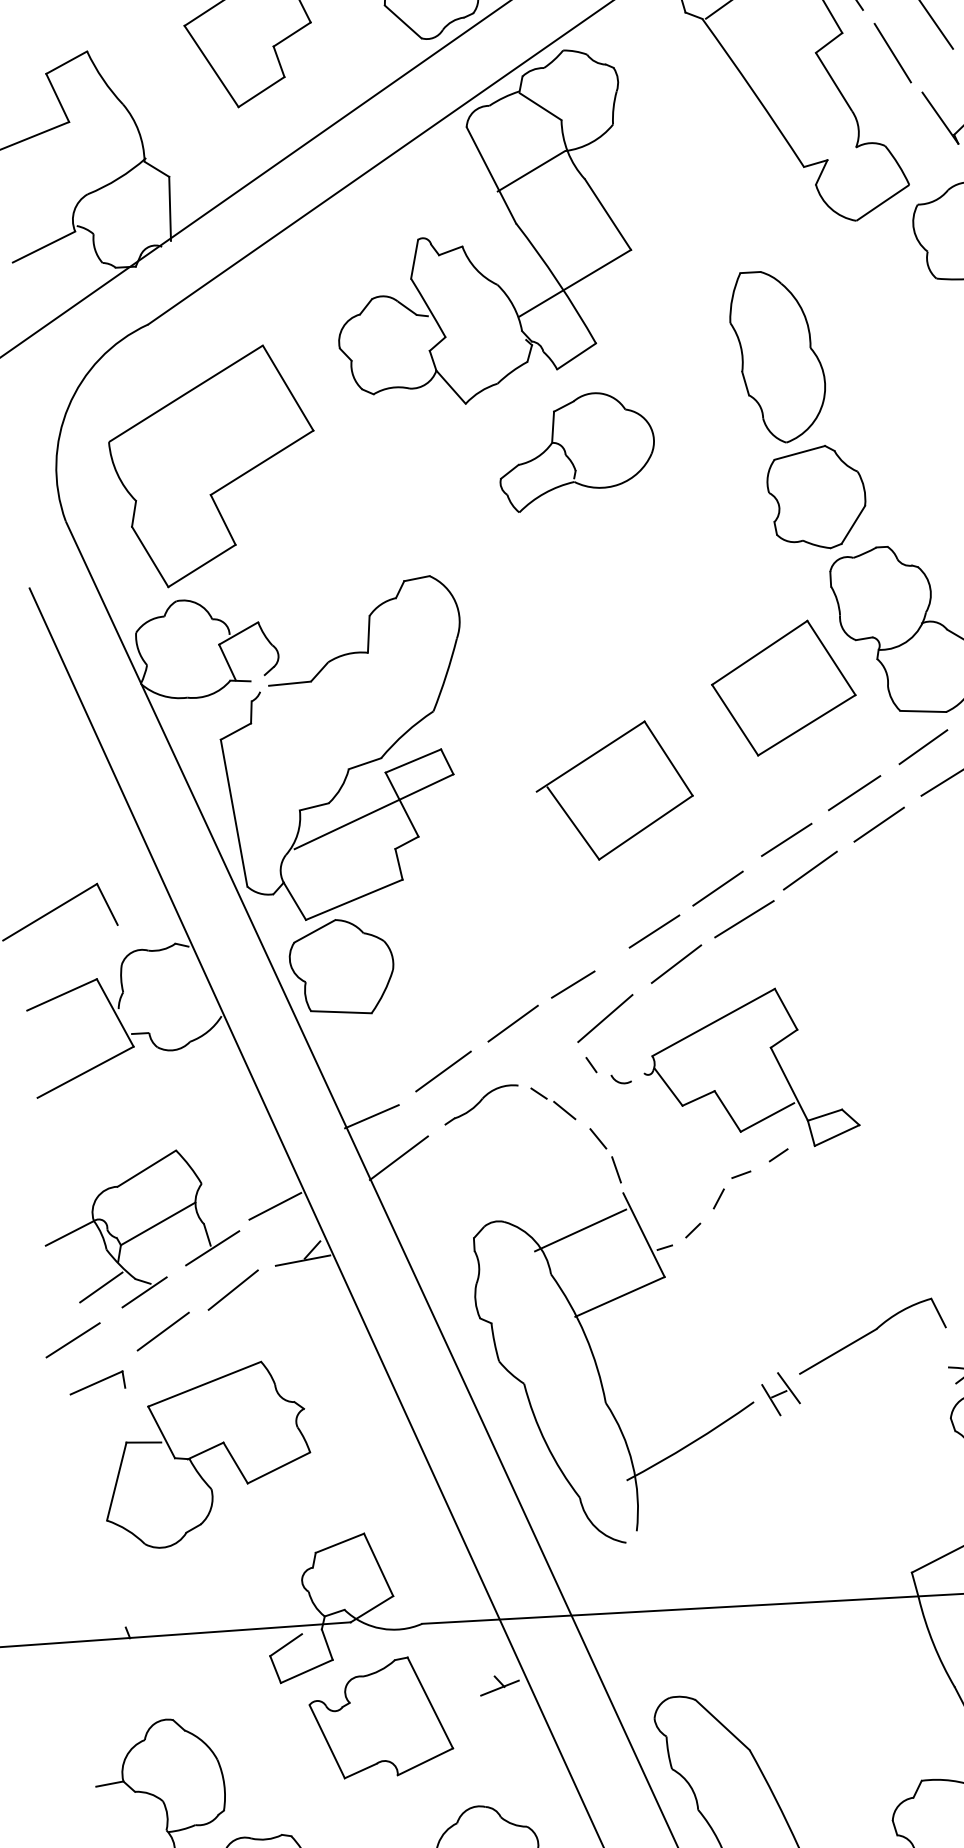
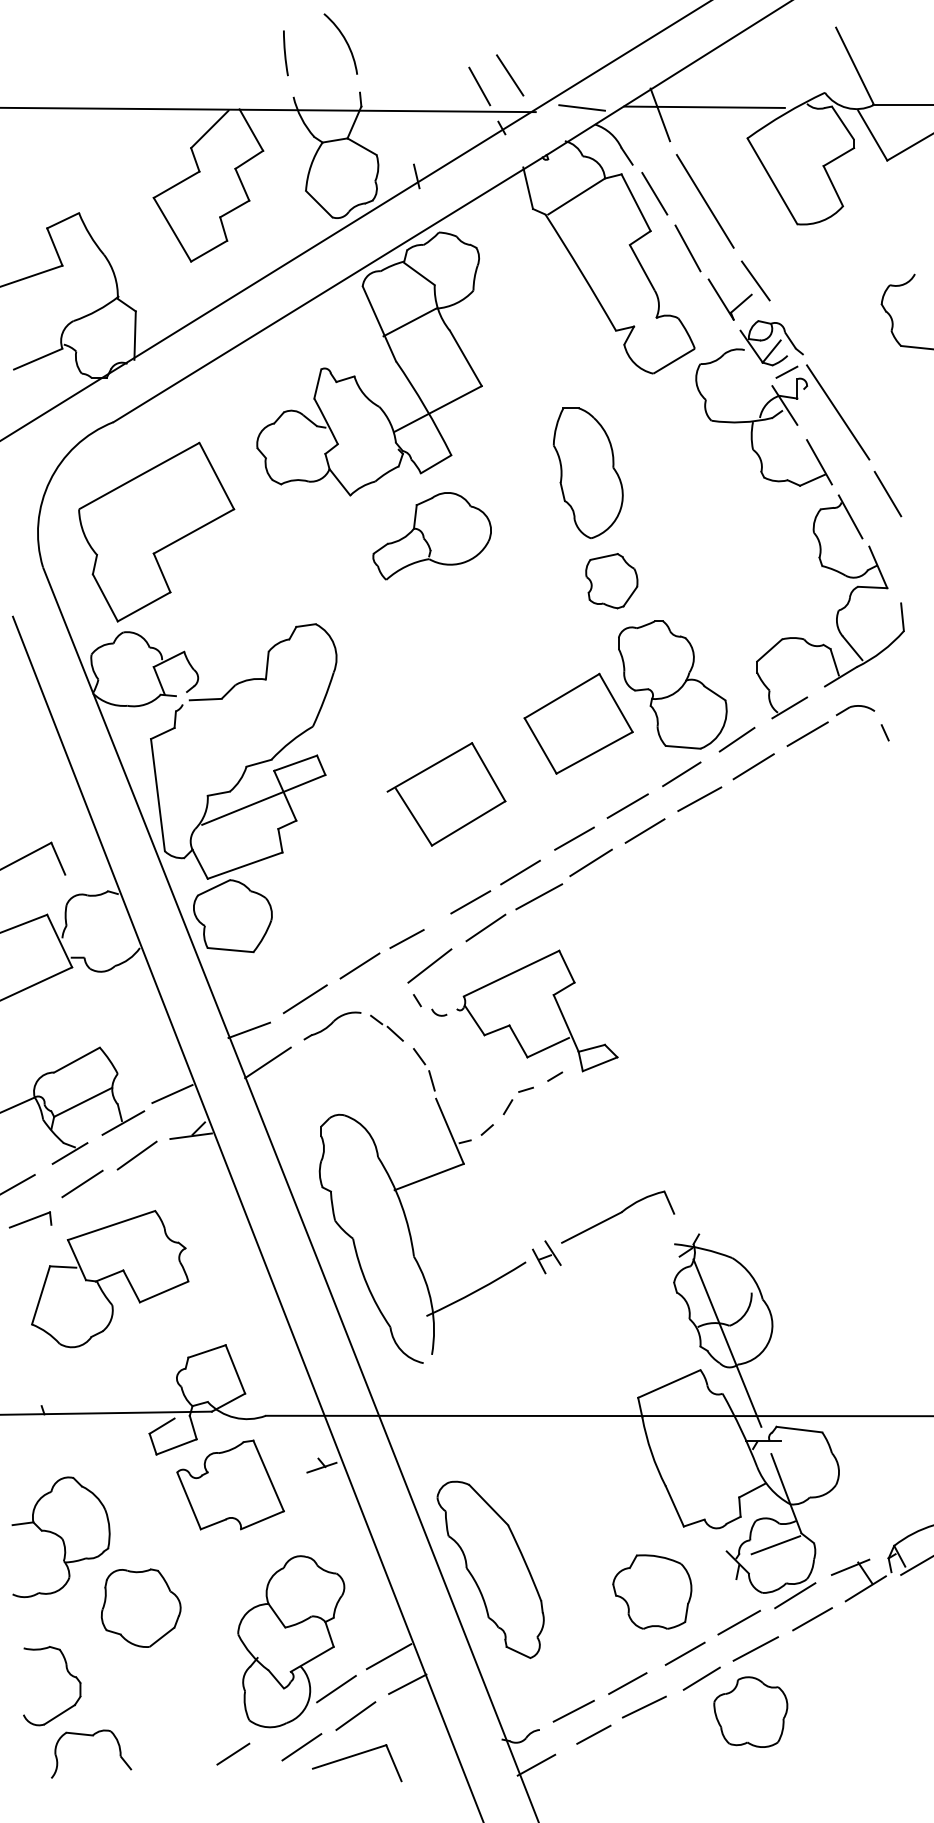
part: (816, 496) -> (611, 580), size x0.7
line: (579, 1230) -> (401, 1125), removed
line: (101, 1286) -> (37, 1147), removed

